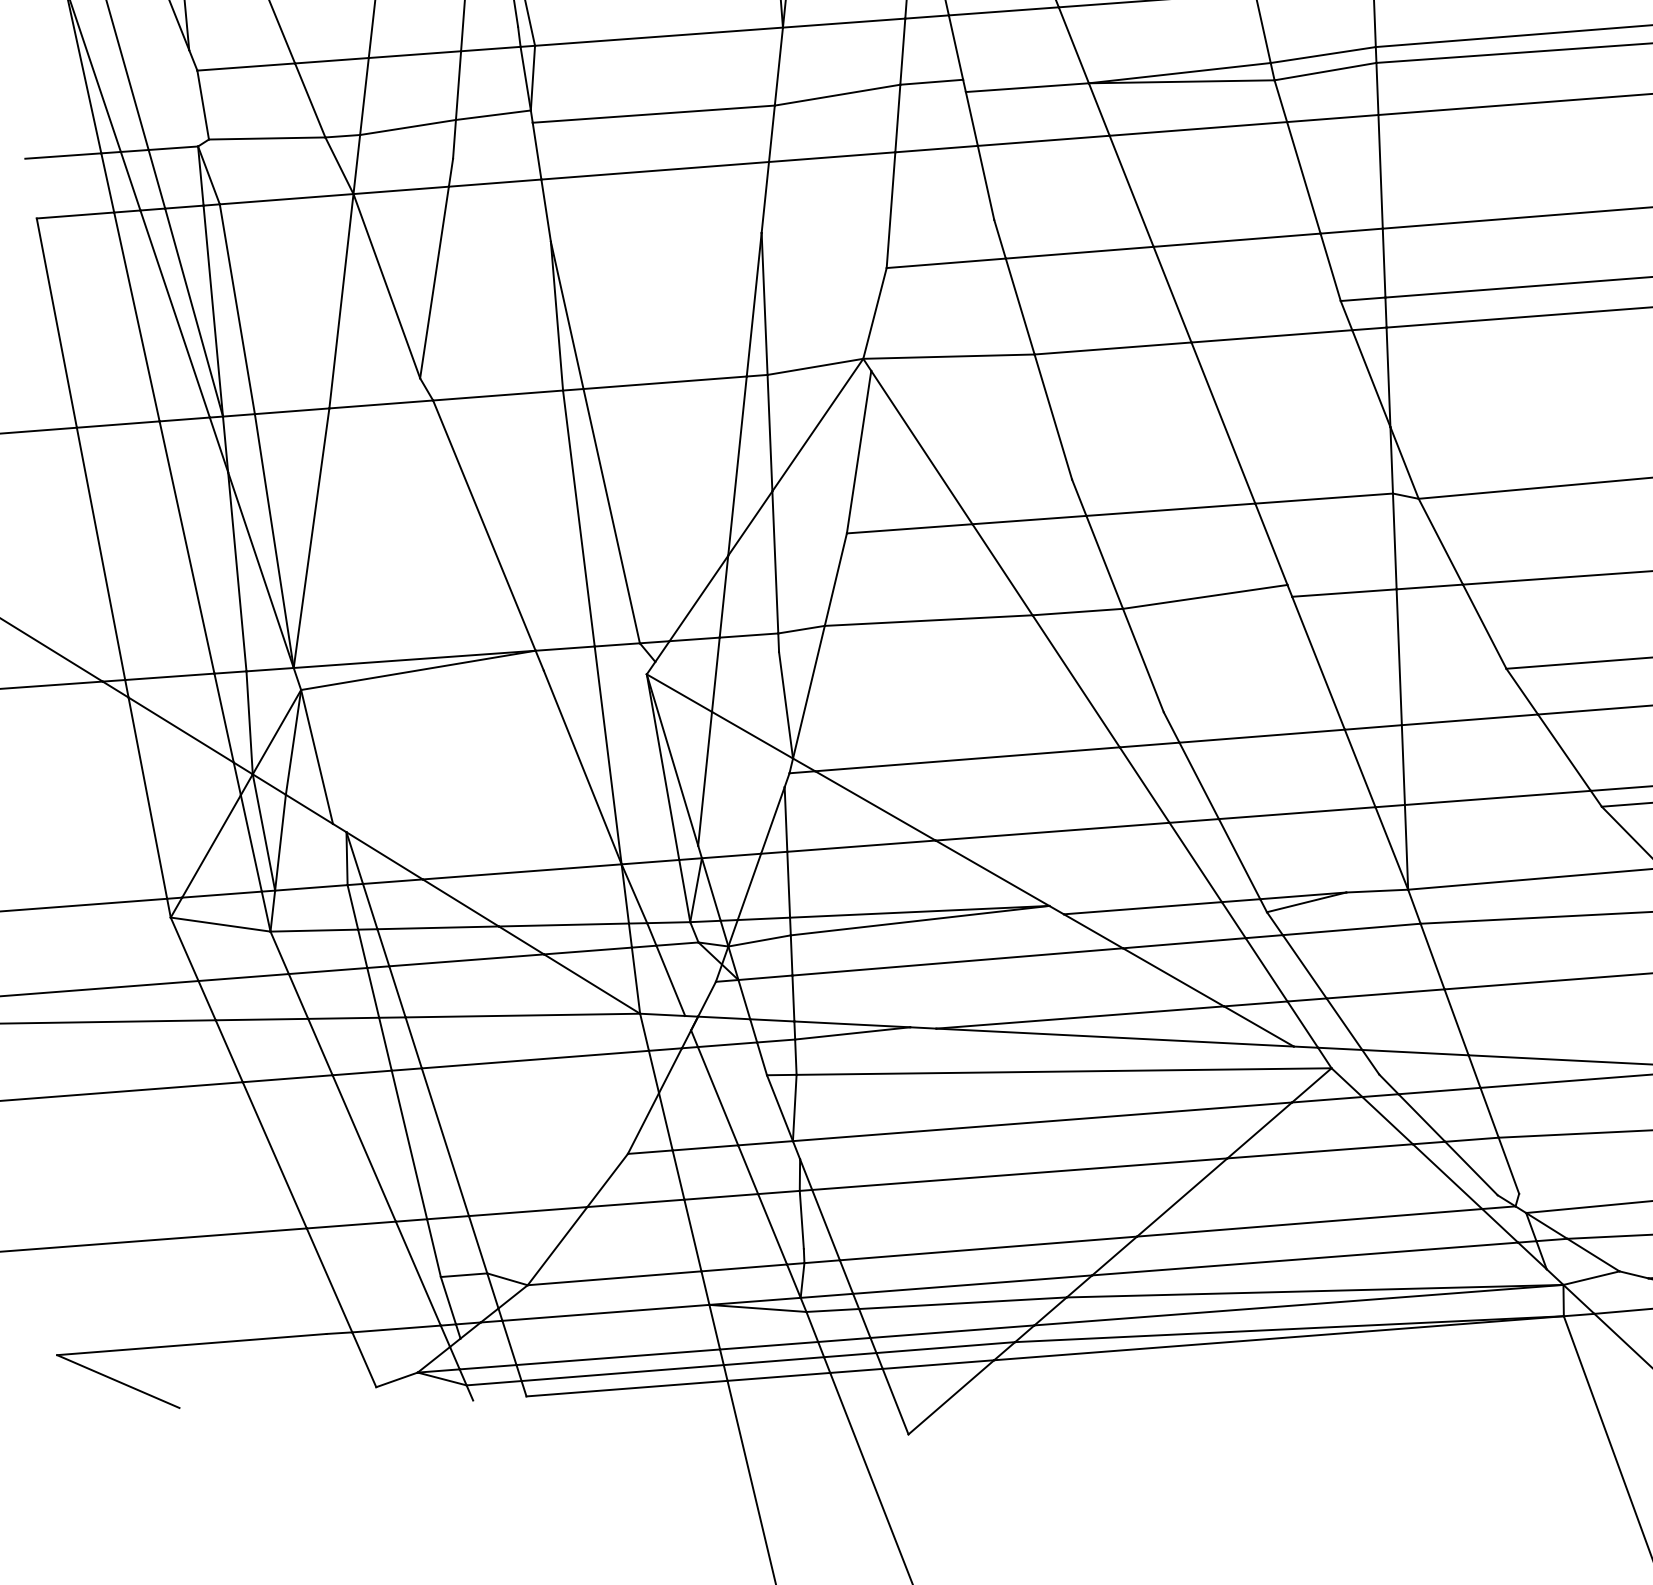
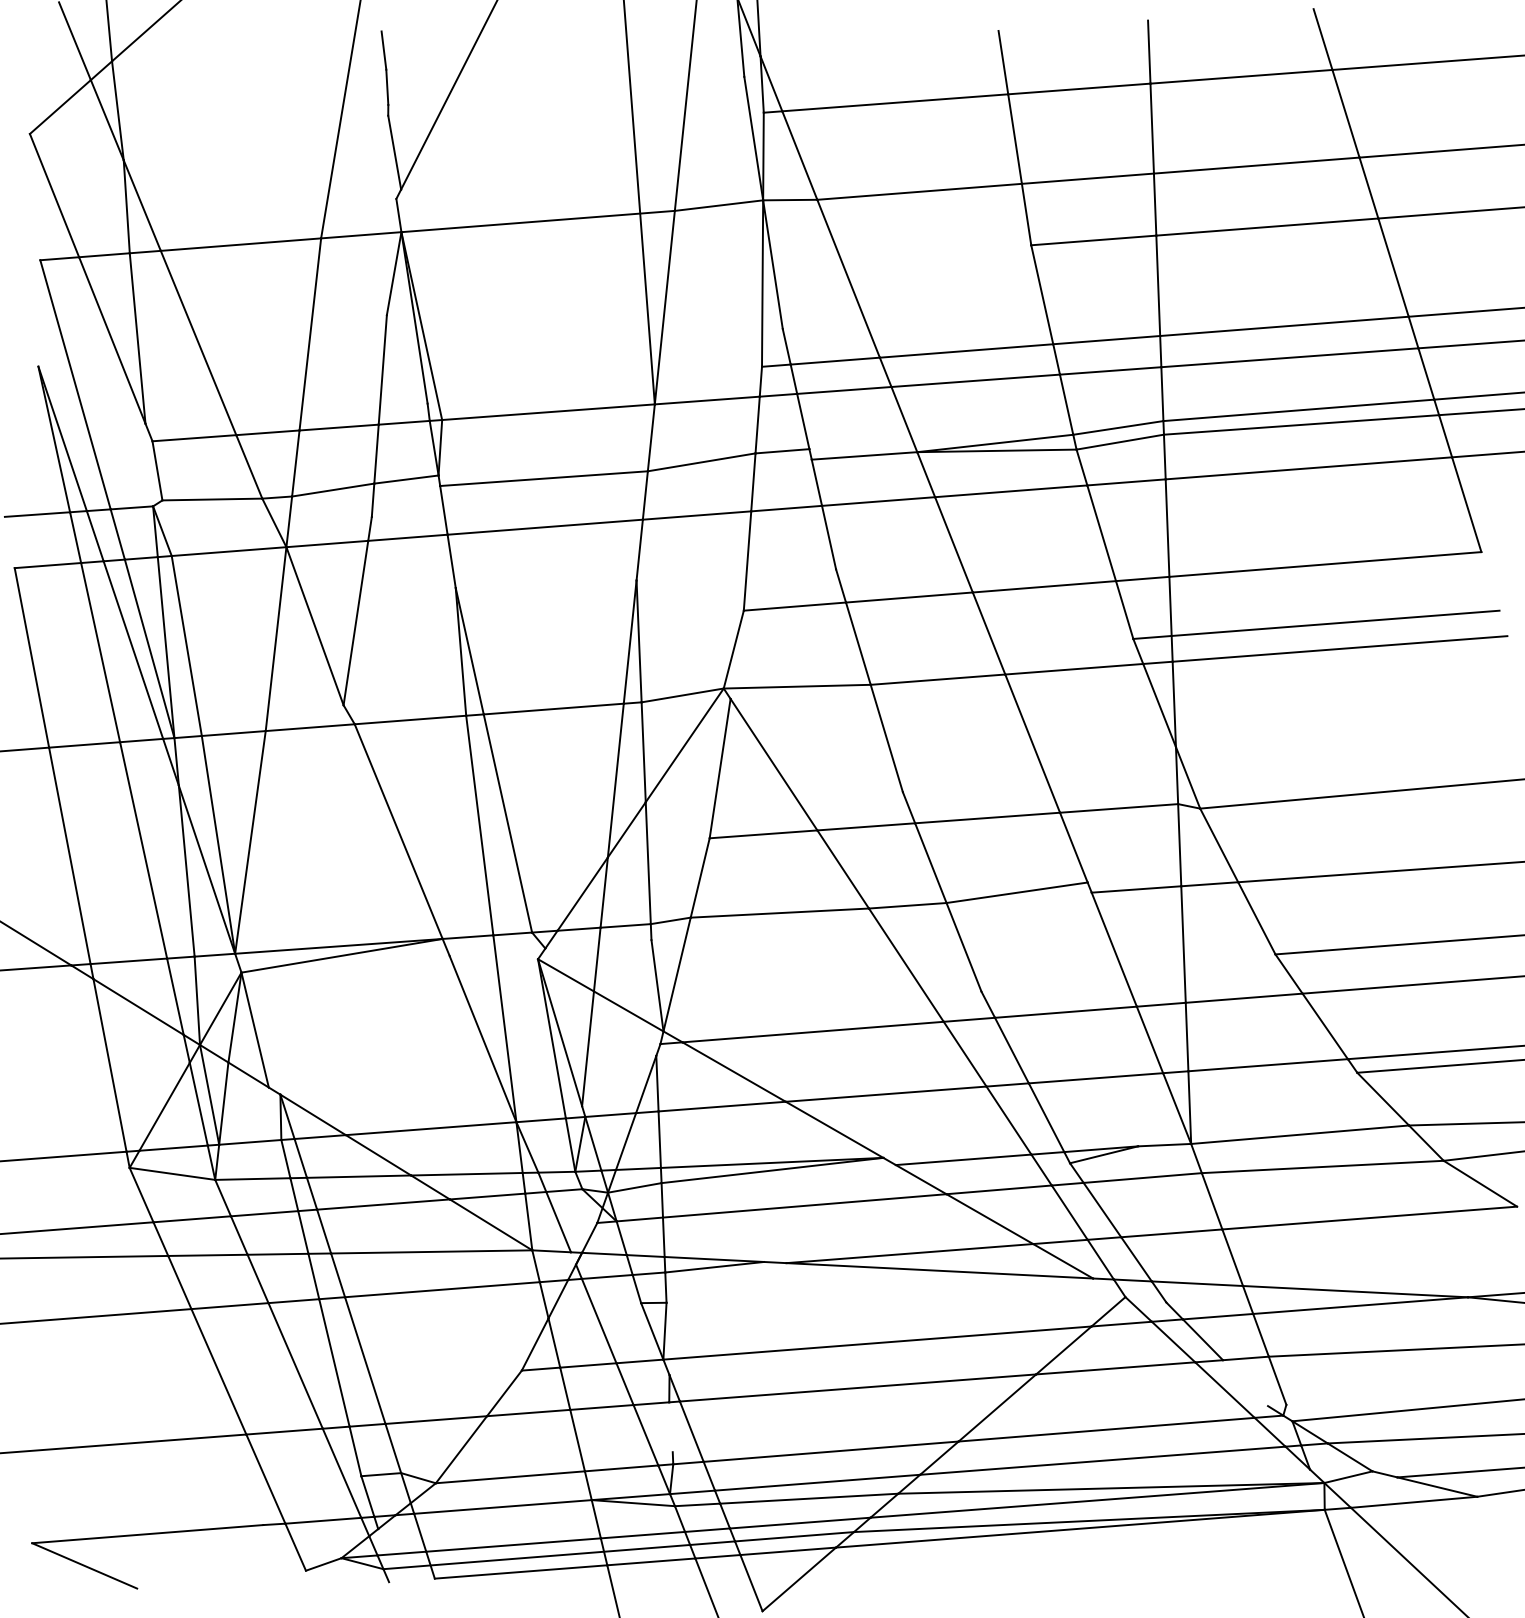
line: (1063, 1071) -> (895, 1299), removed
line: (1471, 1168) -> (1245, 1383), removed
line: (801, 1220) -> (670, 1427), removed

